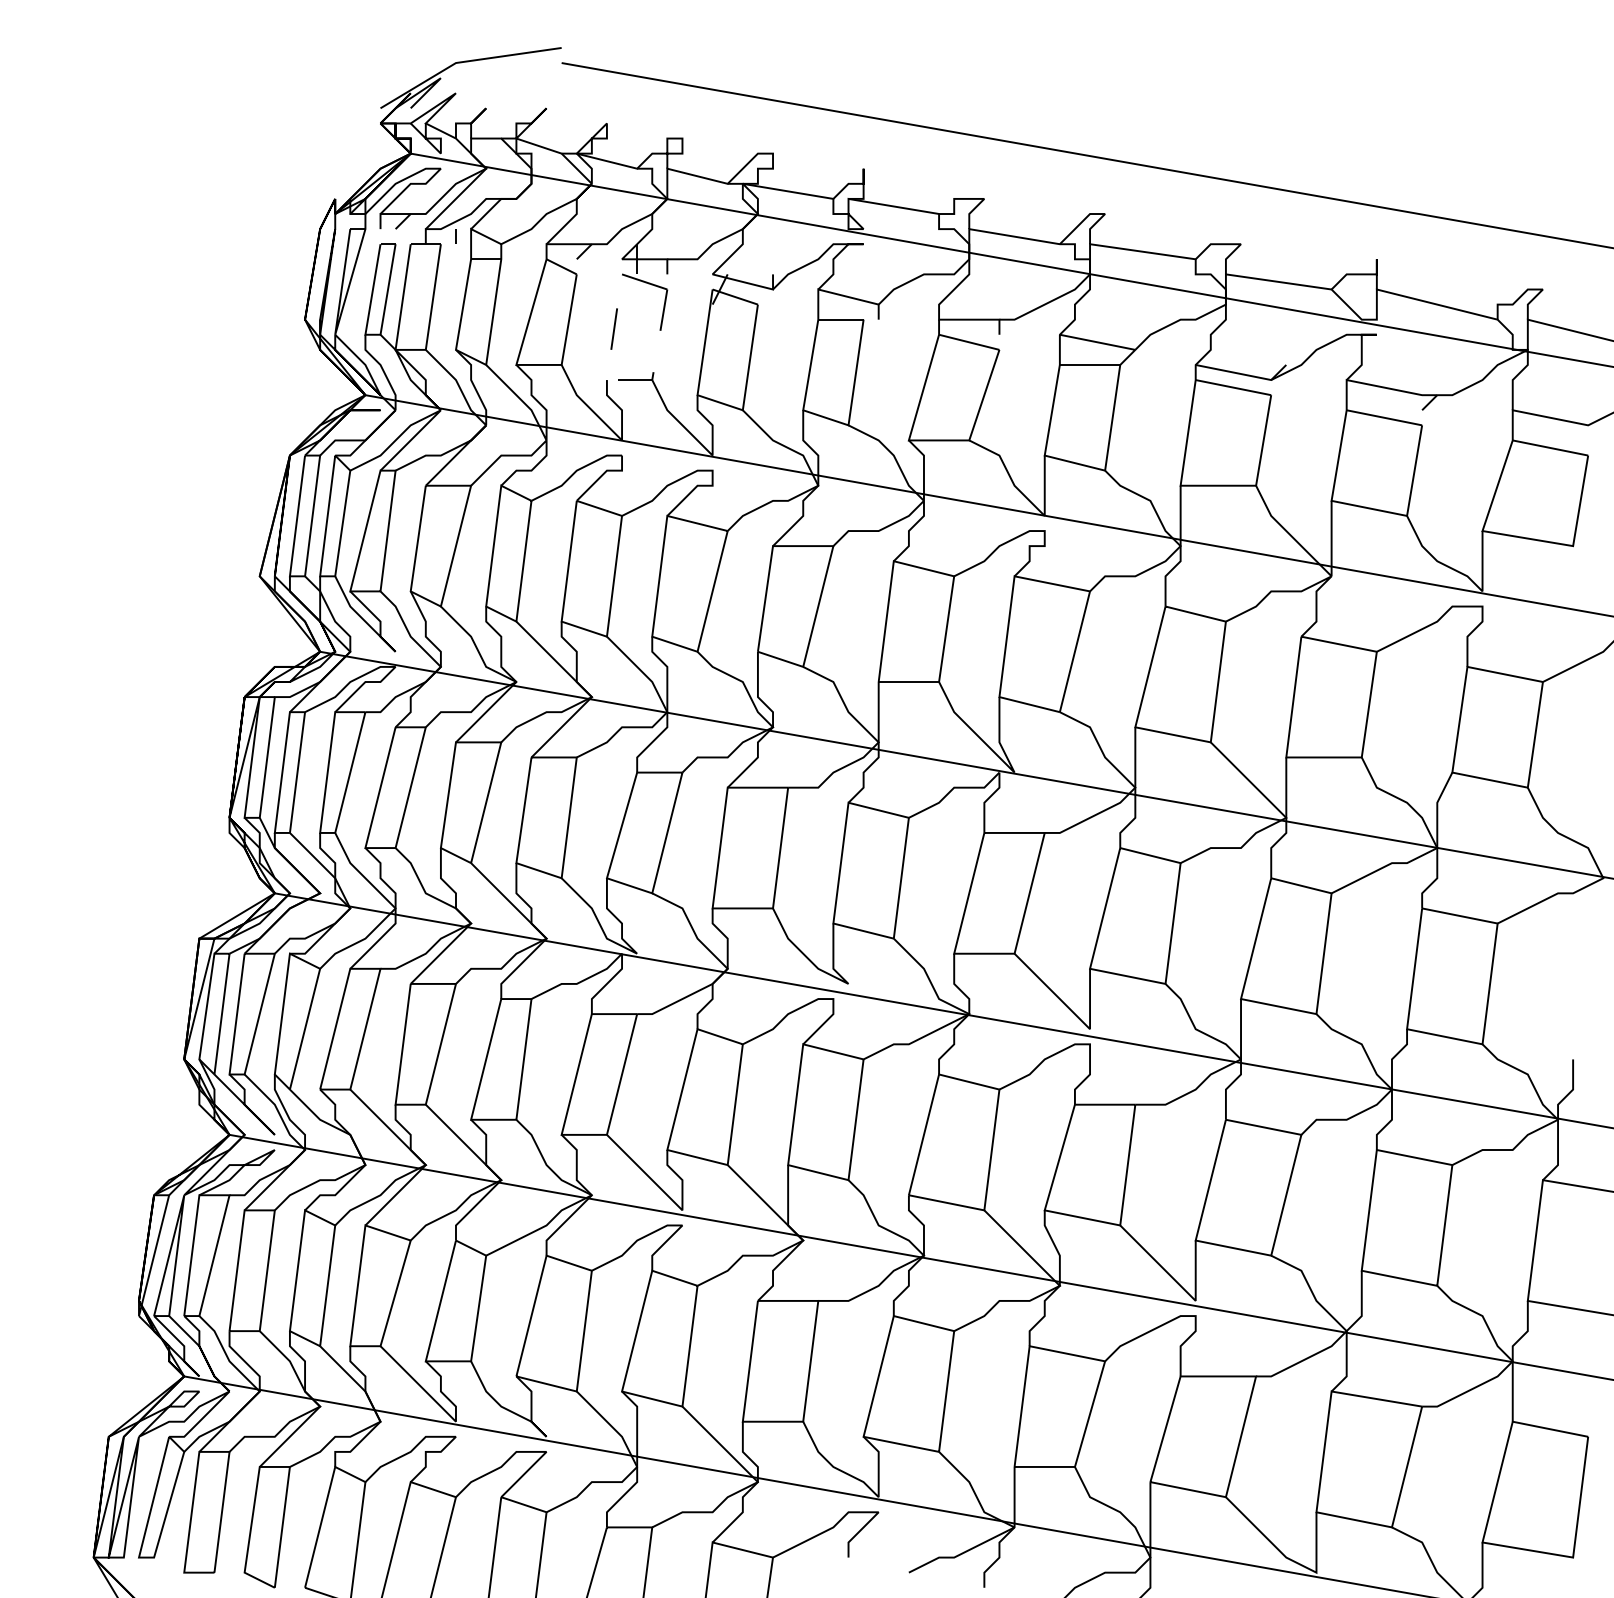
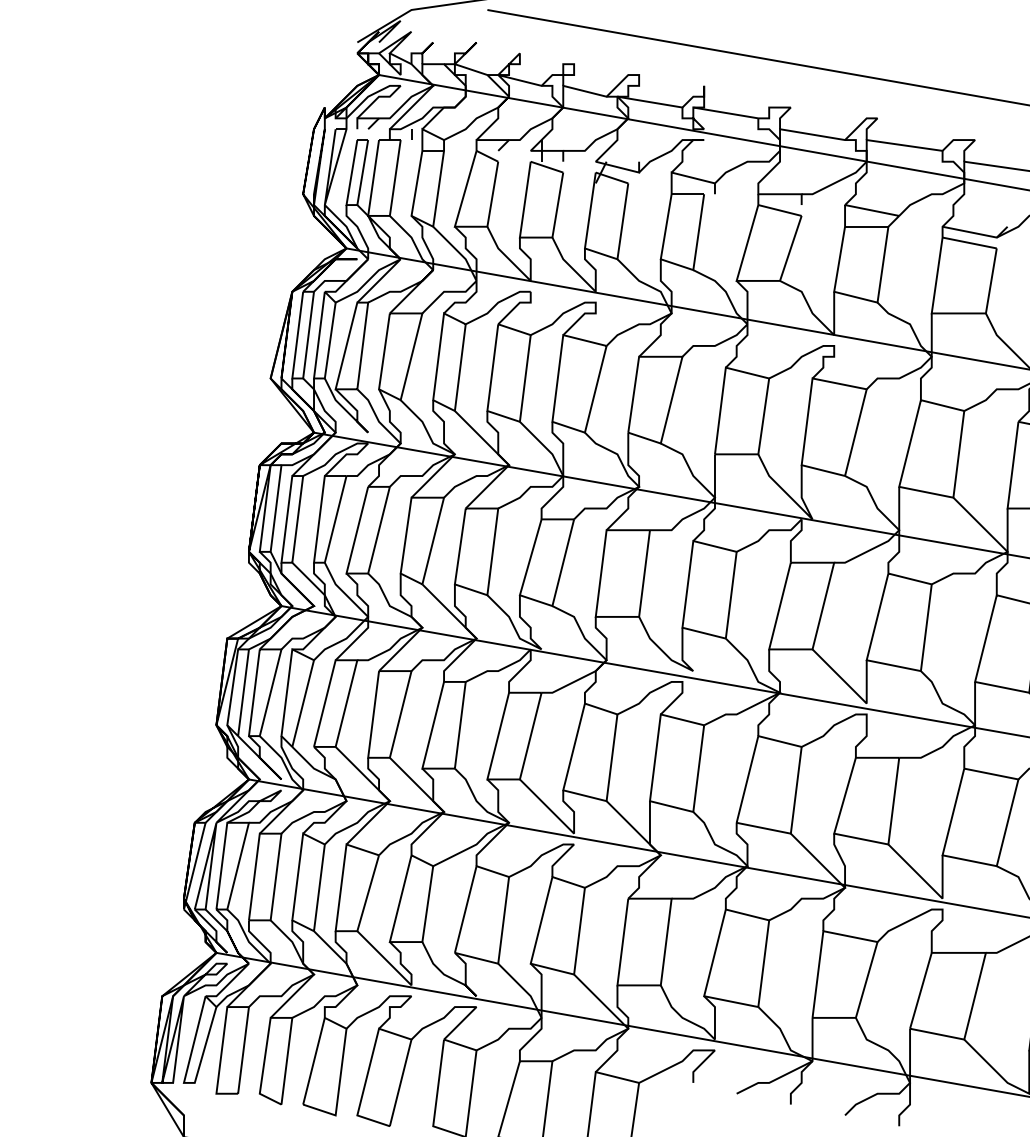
line: (621, 380) -> (530, 237), dashed -> solid

